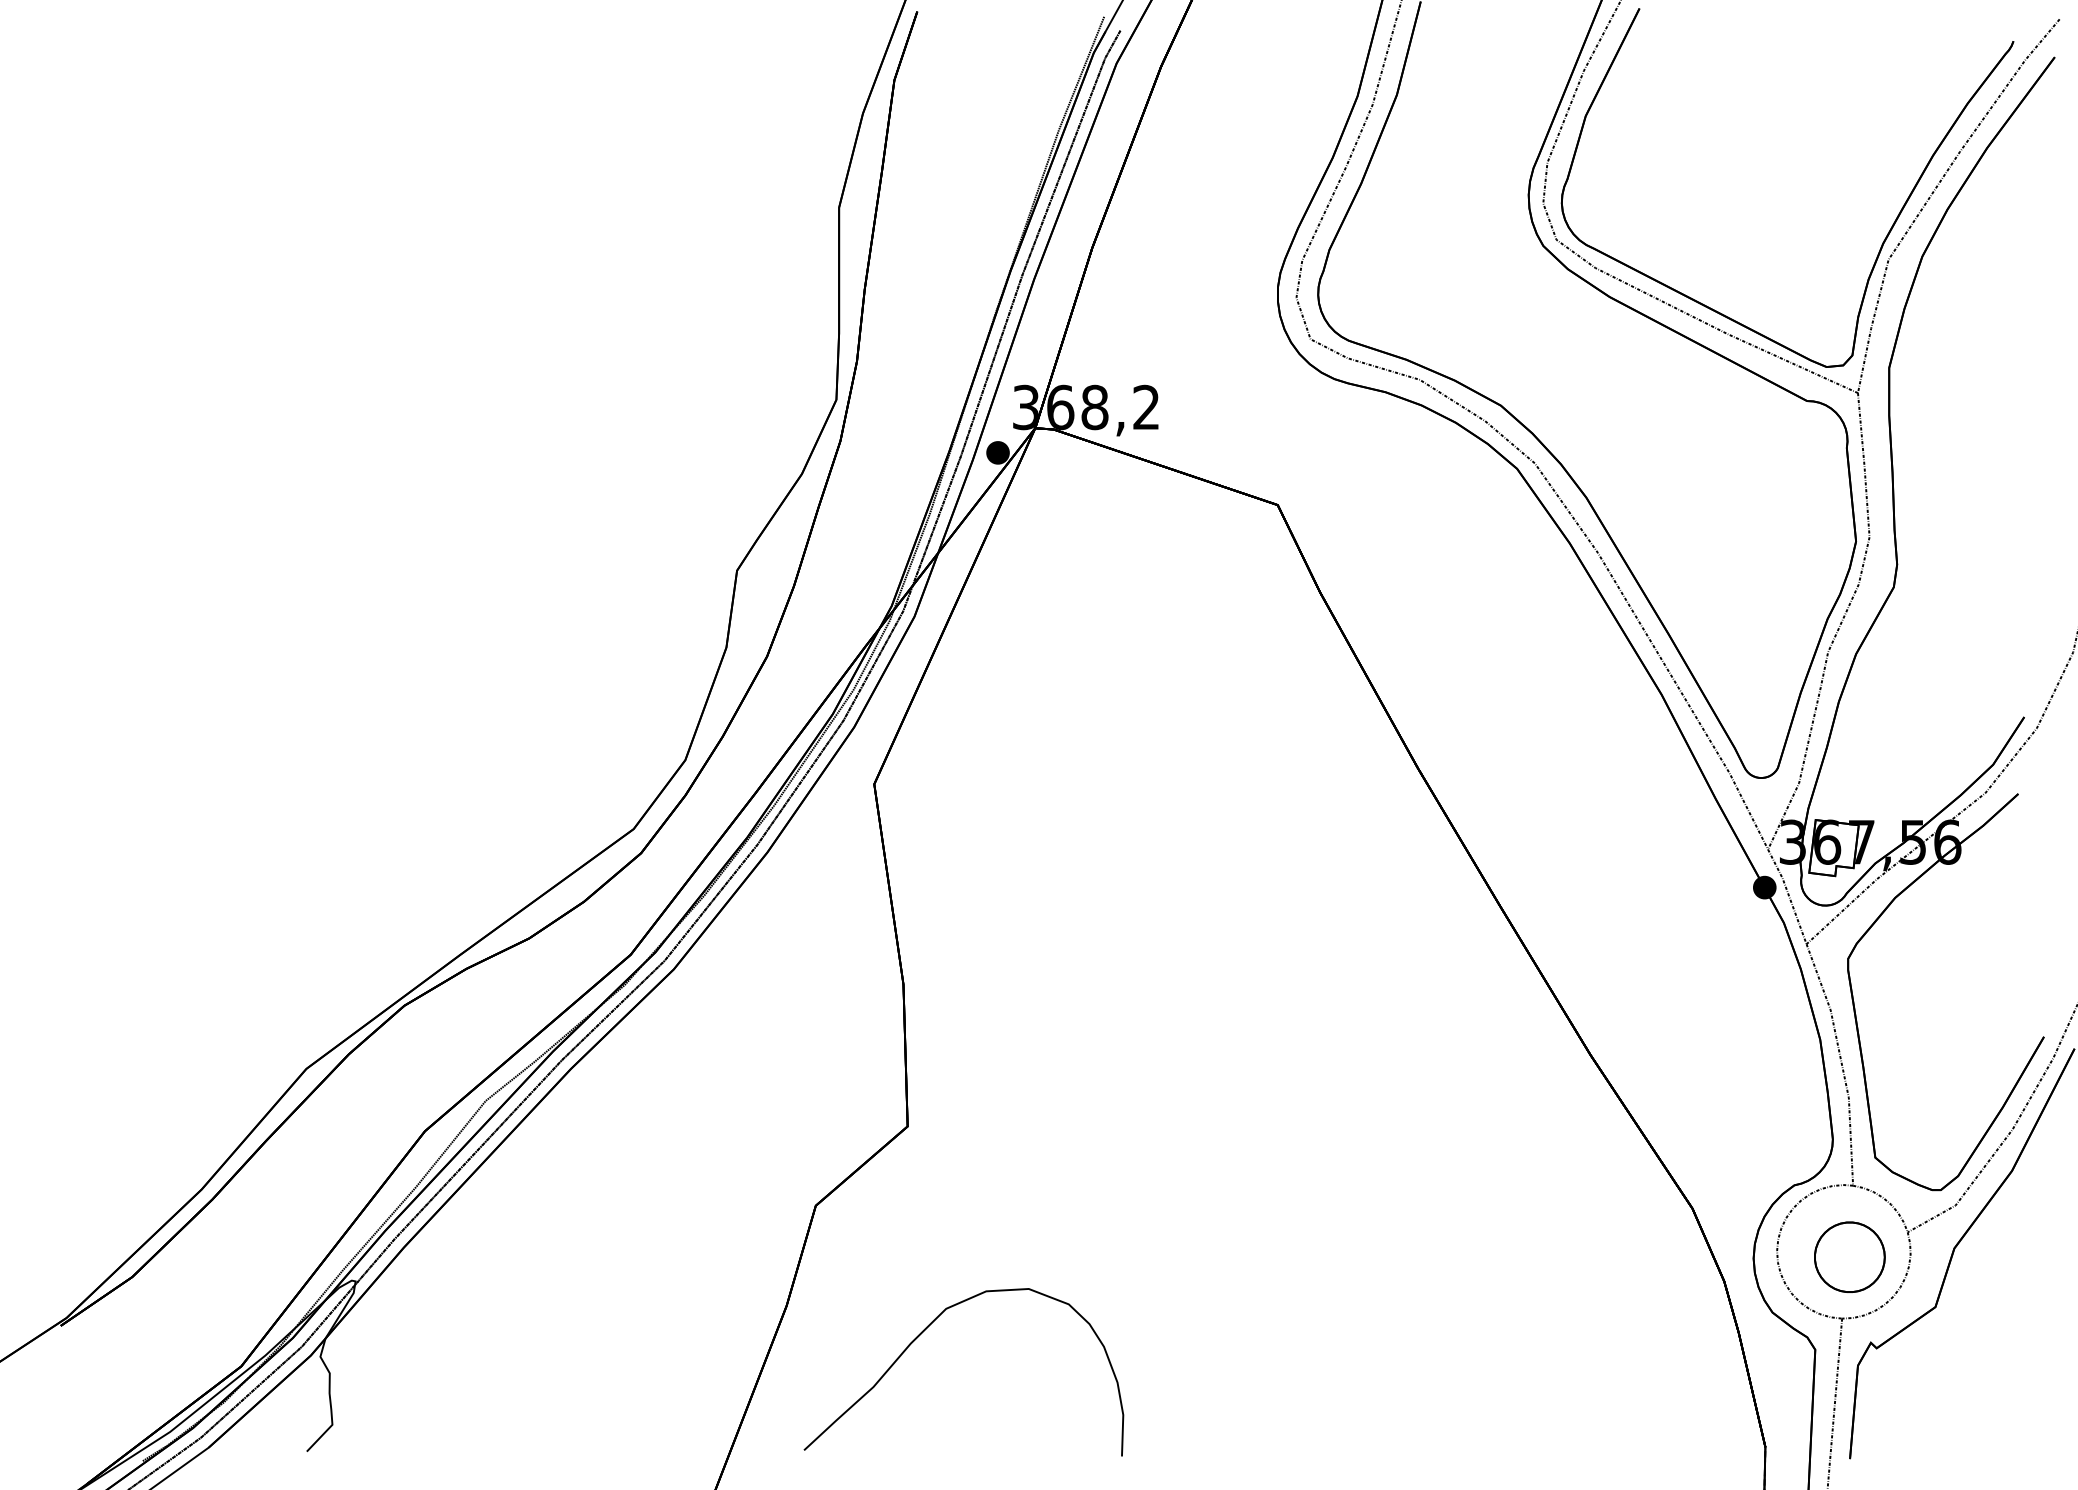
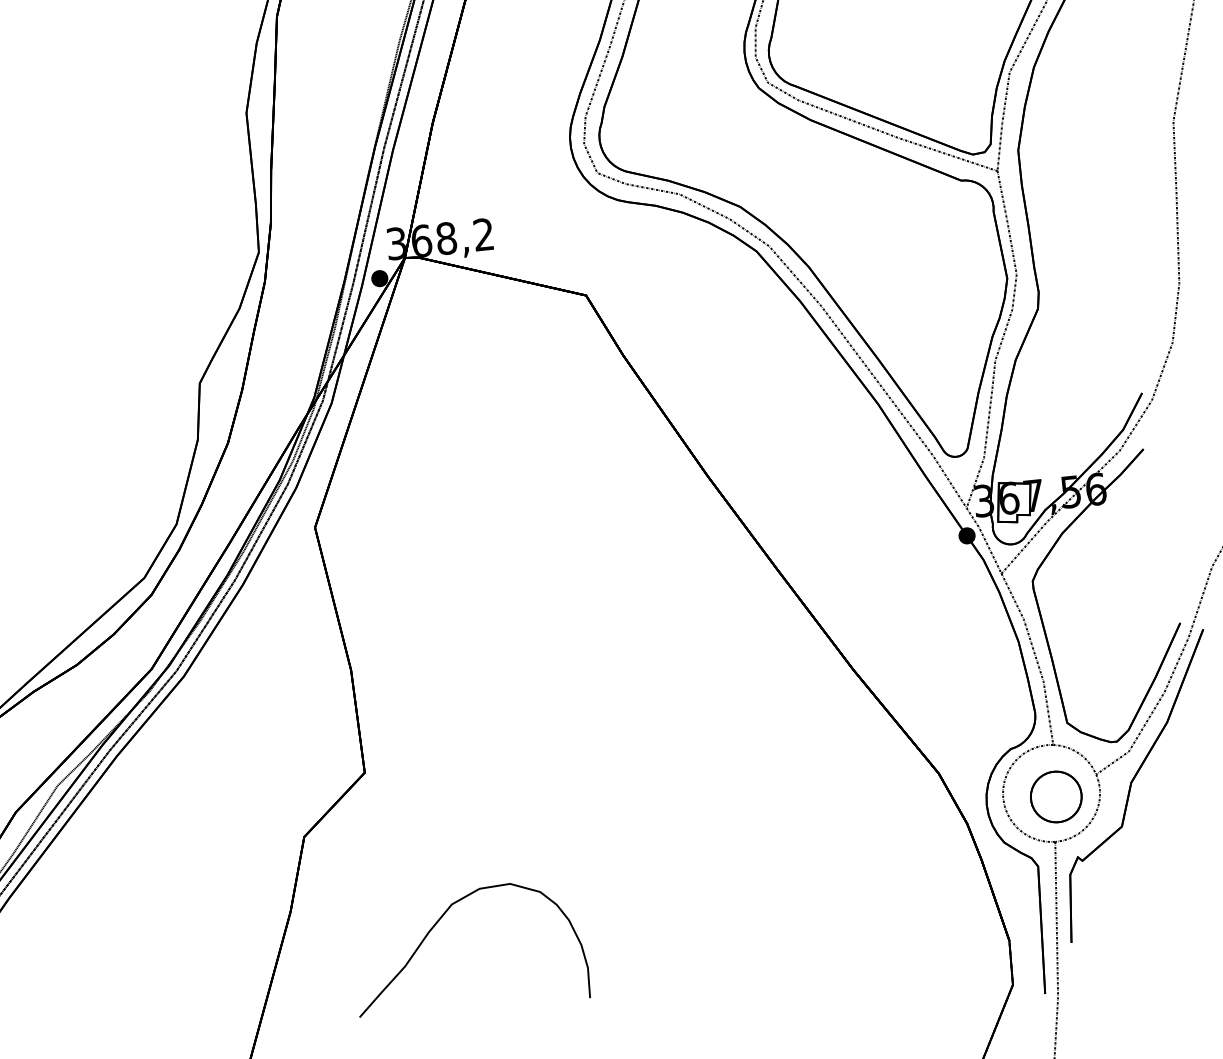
curve: (923, 1332) -> (437, 923), moved

